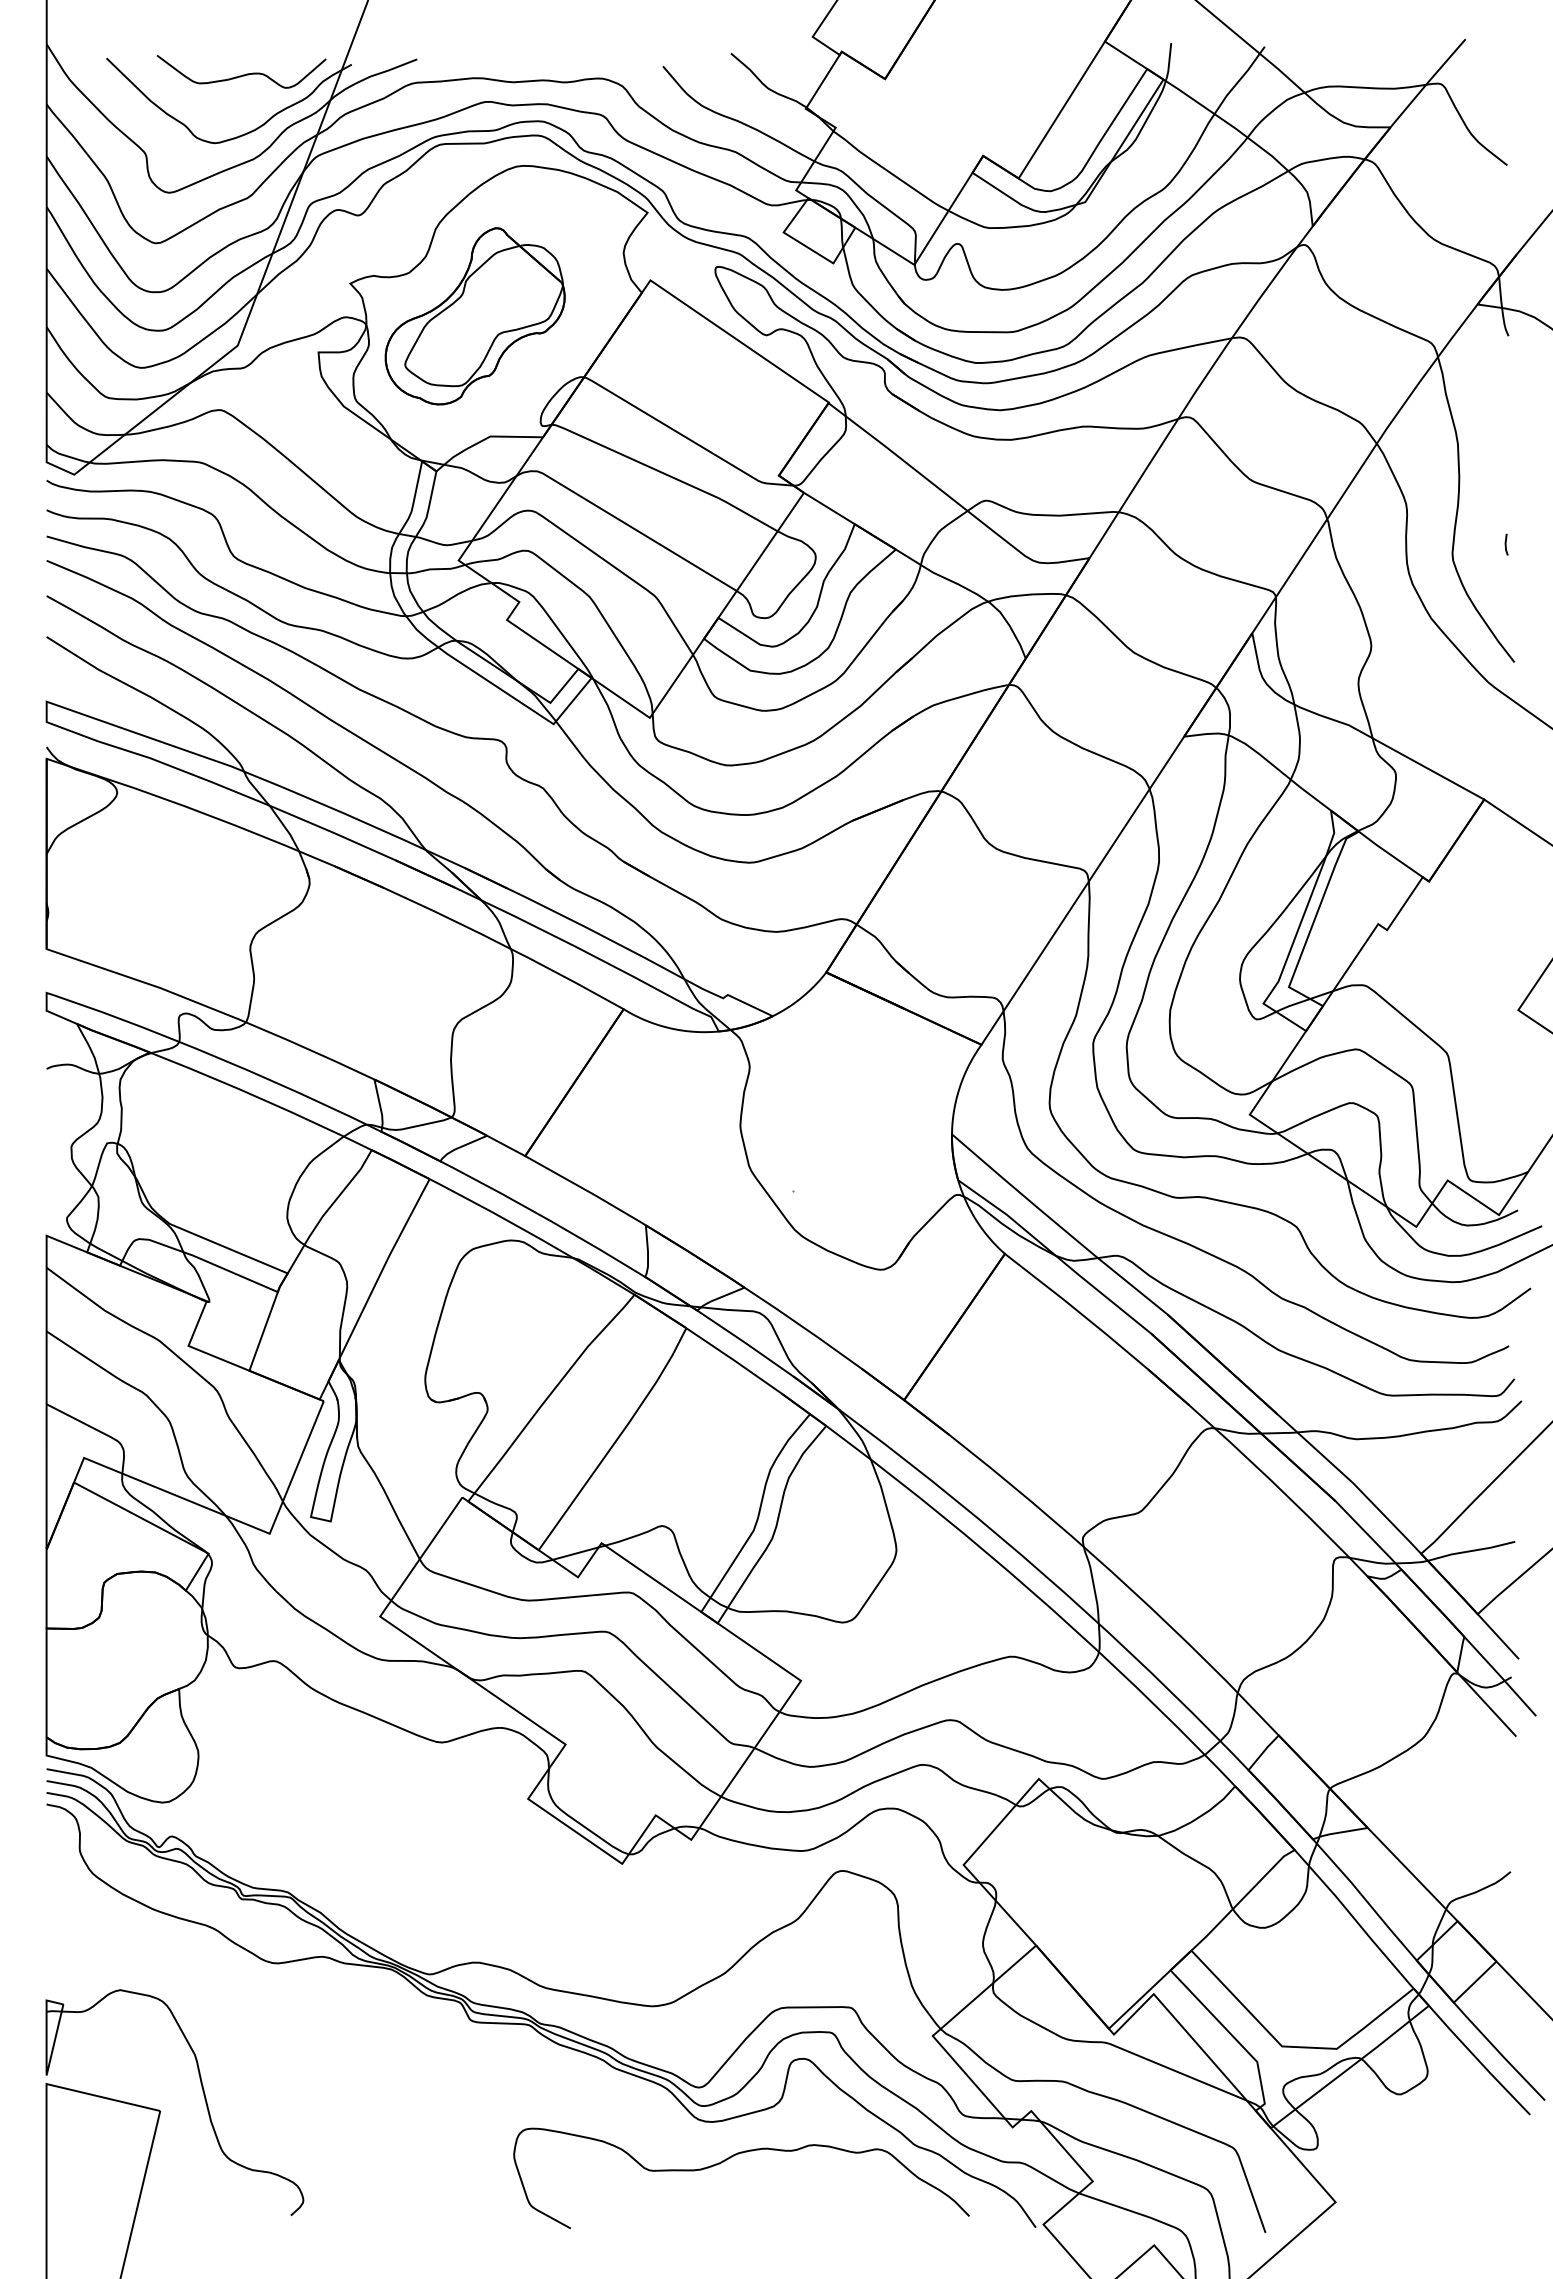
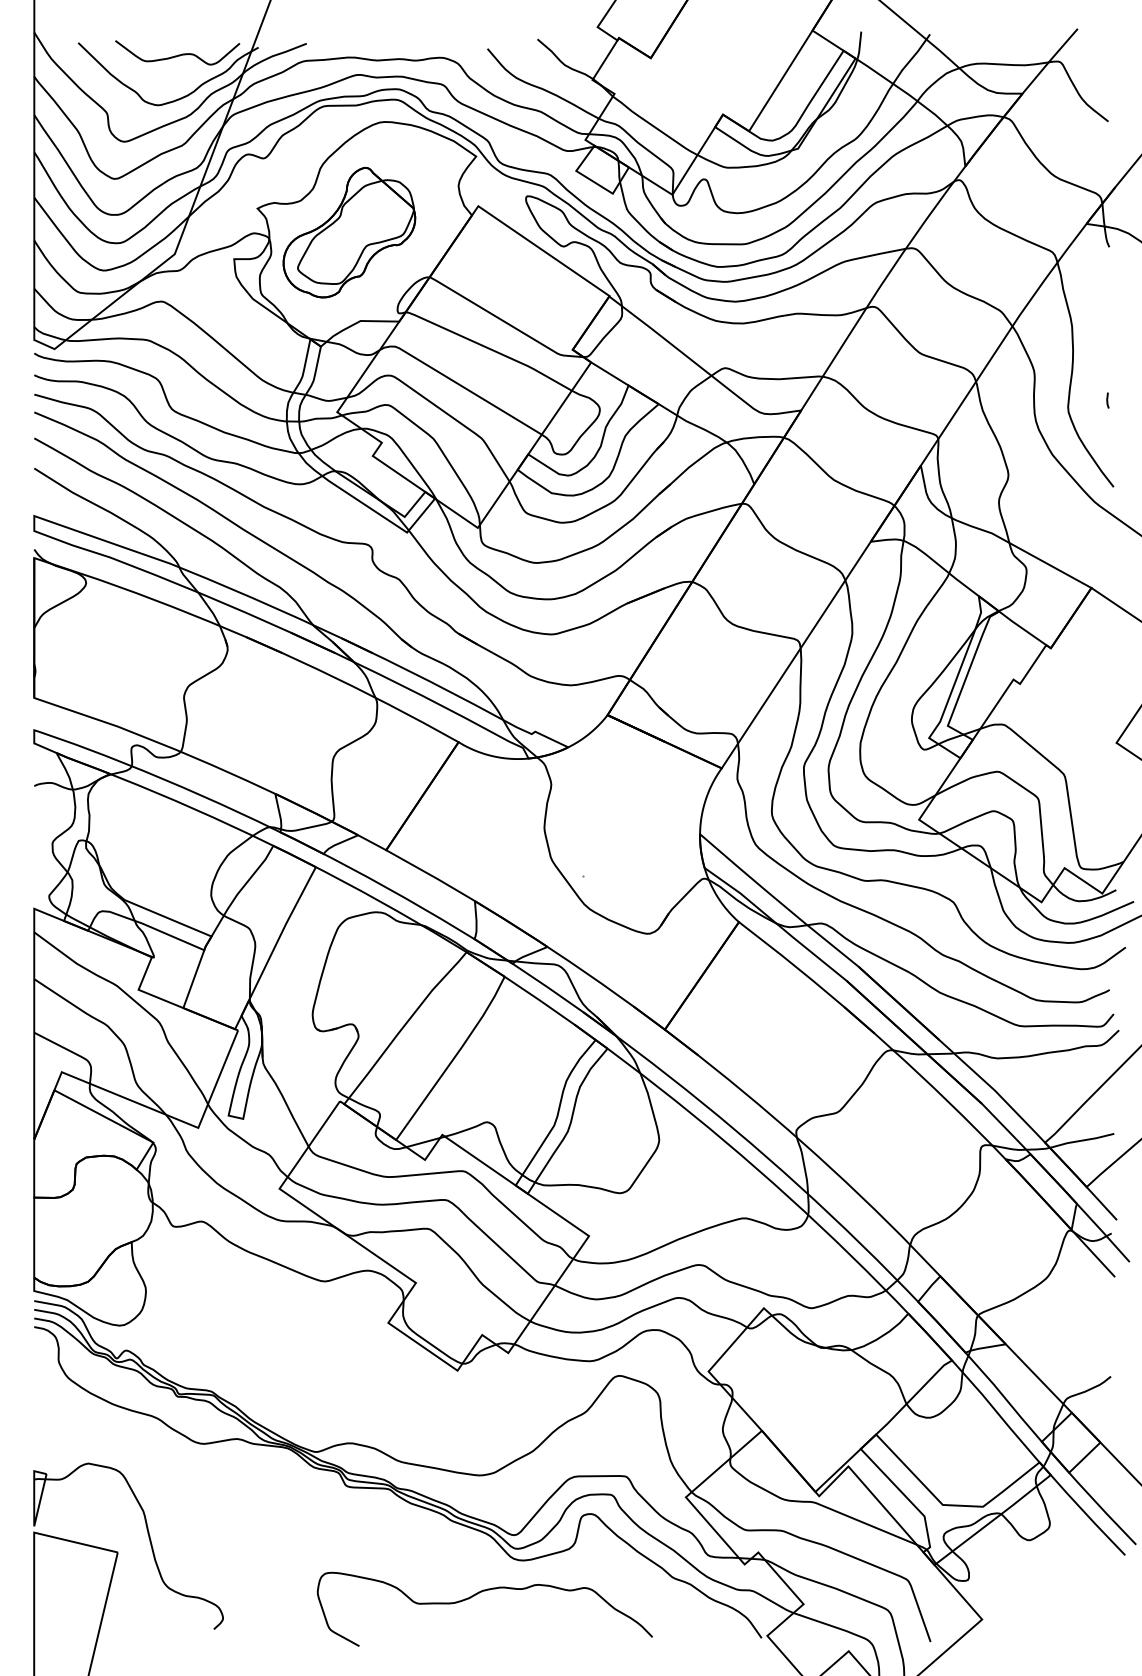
curve: (730, 2158) -> (476, 1594), moved

